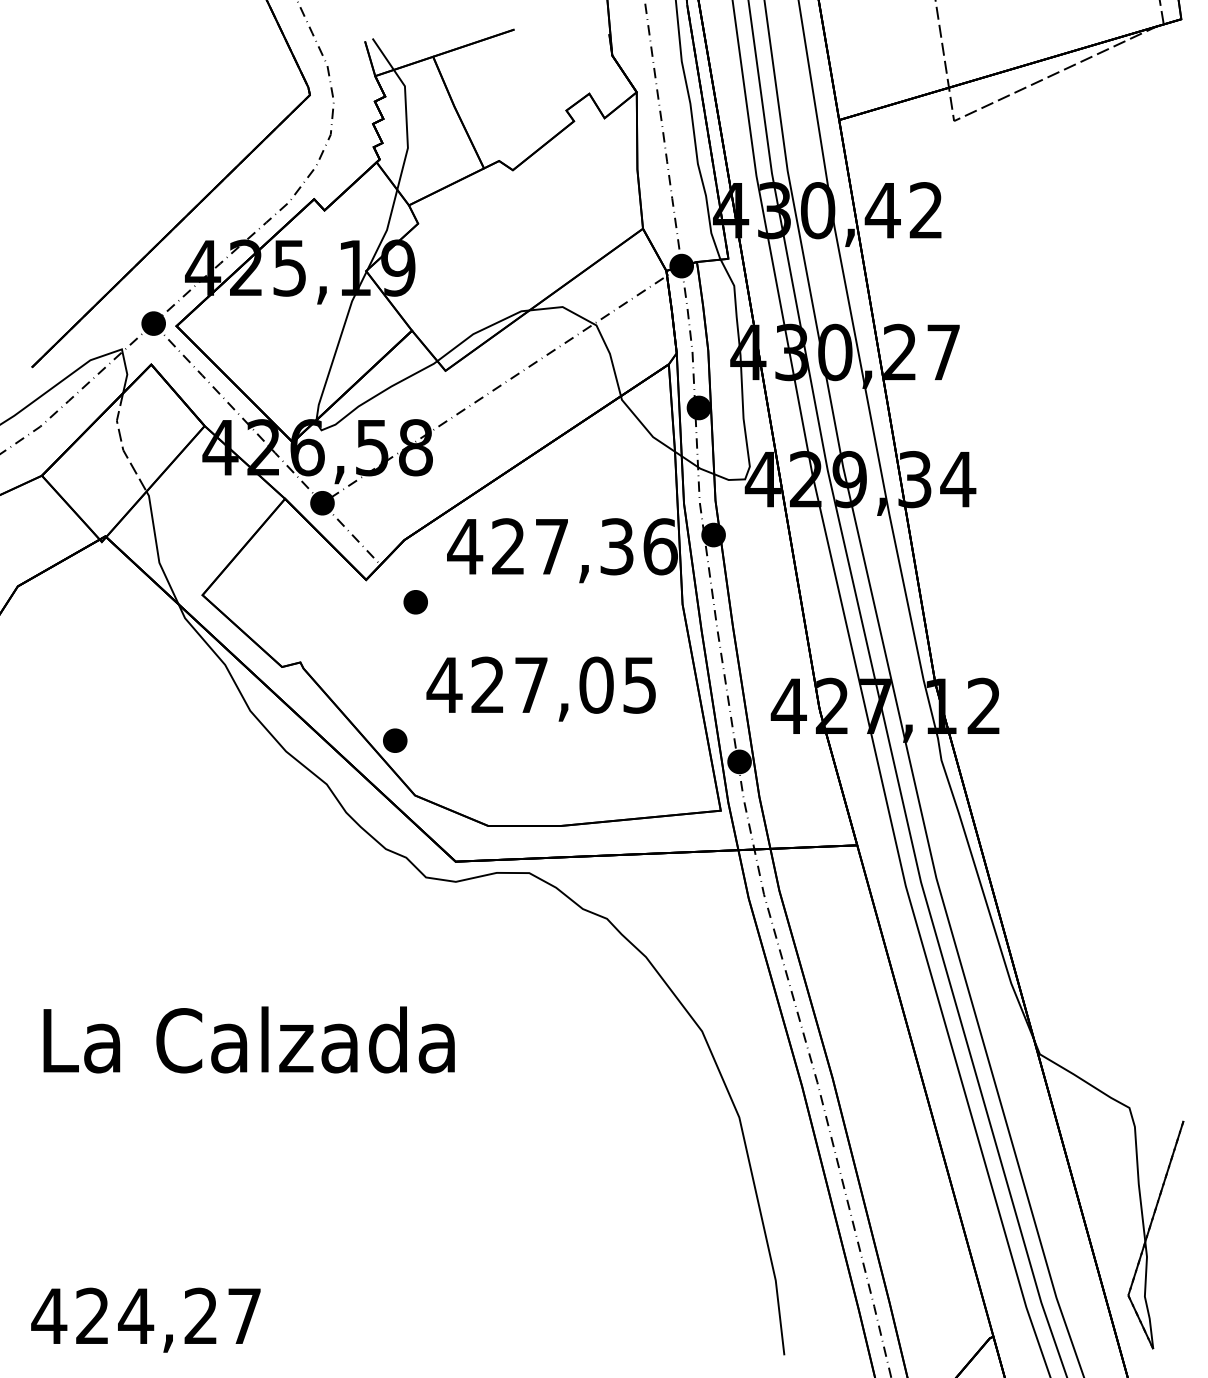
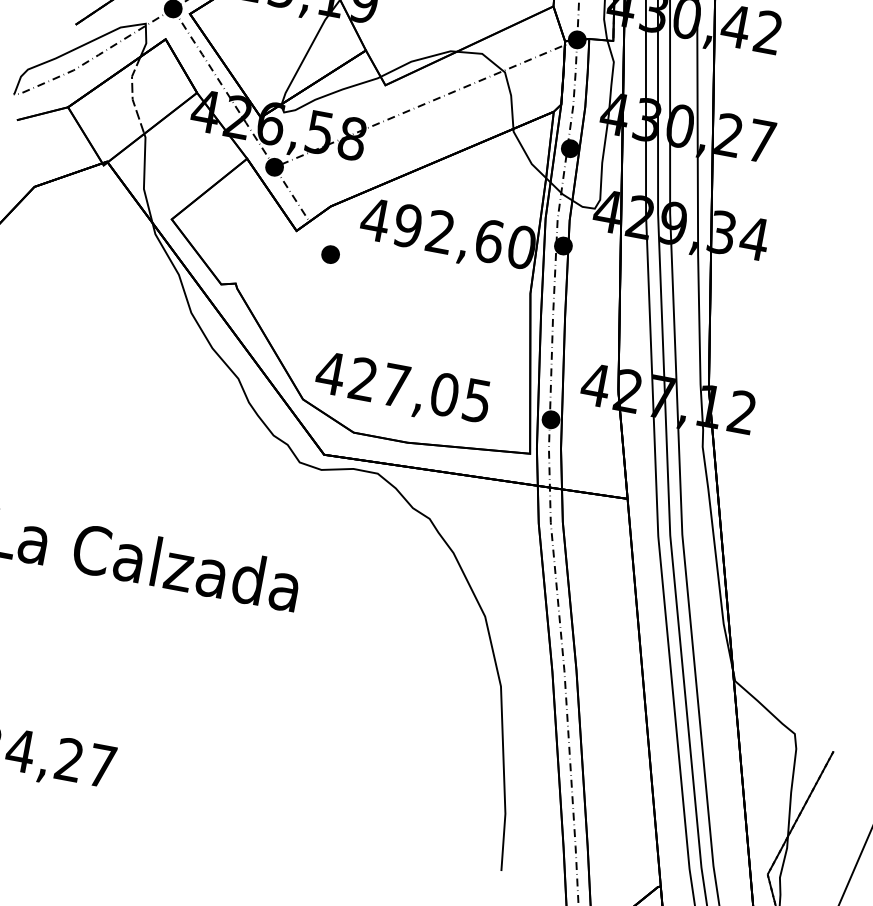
text: (584, 546) -> (465, 236), 427,36 -> 492,60
text: (540, 688) -> (402, 389), moved
part: (395, 740) -> (296, 355), removed

